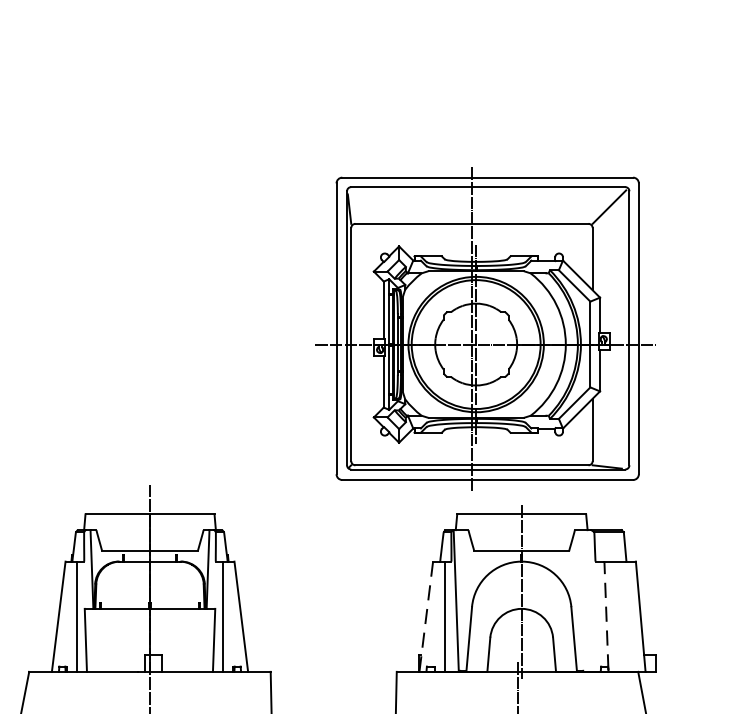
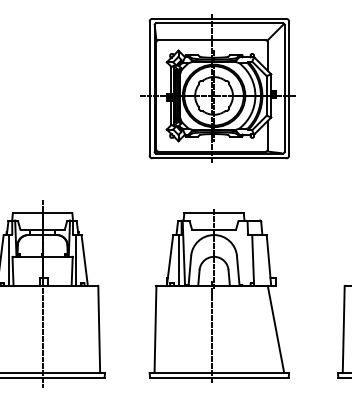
part: (483, 328) -> (217, 88), moved
line: (607, 614) -> (253, 259), dashed -> solid
line: (427, 616) -> (170, 260), dashed -> solid

